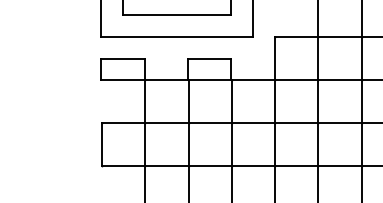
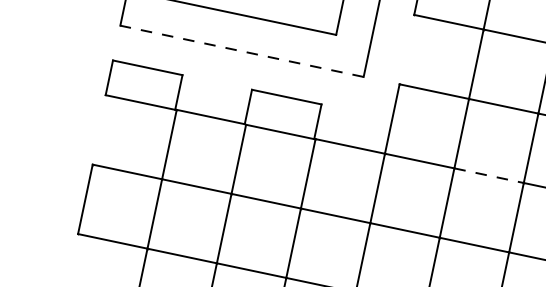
line: (177, 36) -> (242, 50), solid -> dashed
line: (339, 80) -> (488, 176), solid -> dashed

